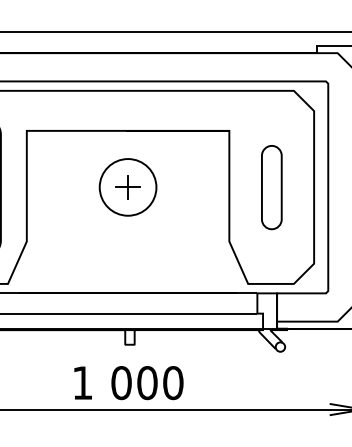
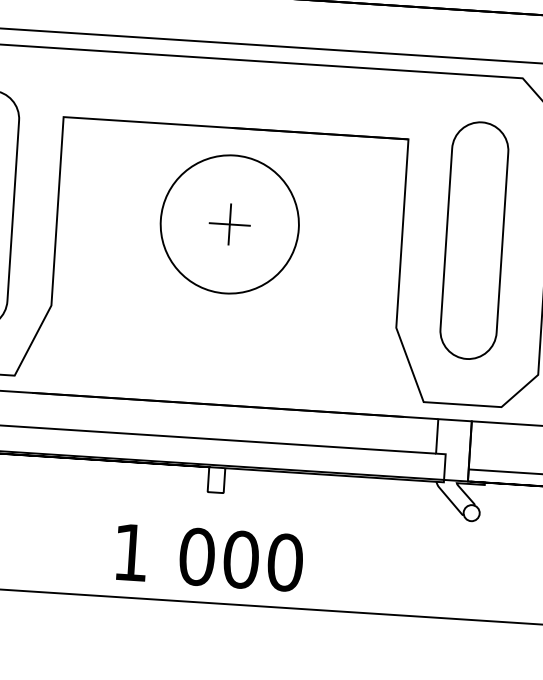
circle: (127, 186) -> (228, 222), size x1.43
part: (271, 187) -> (474, 240), size x1.67

